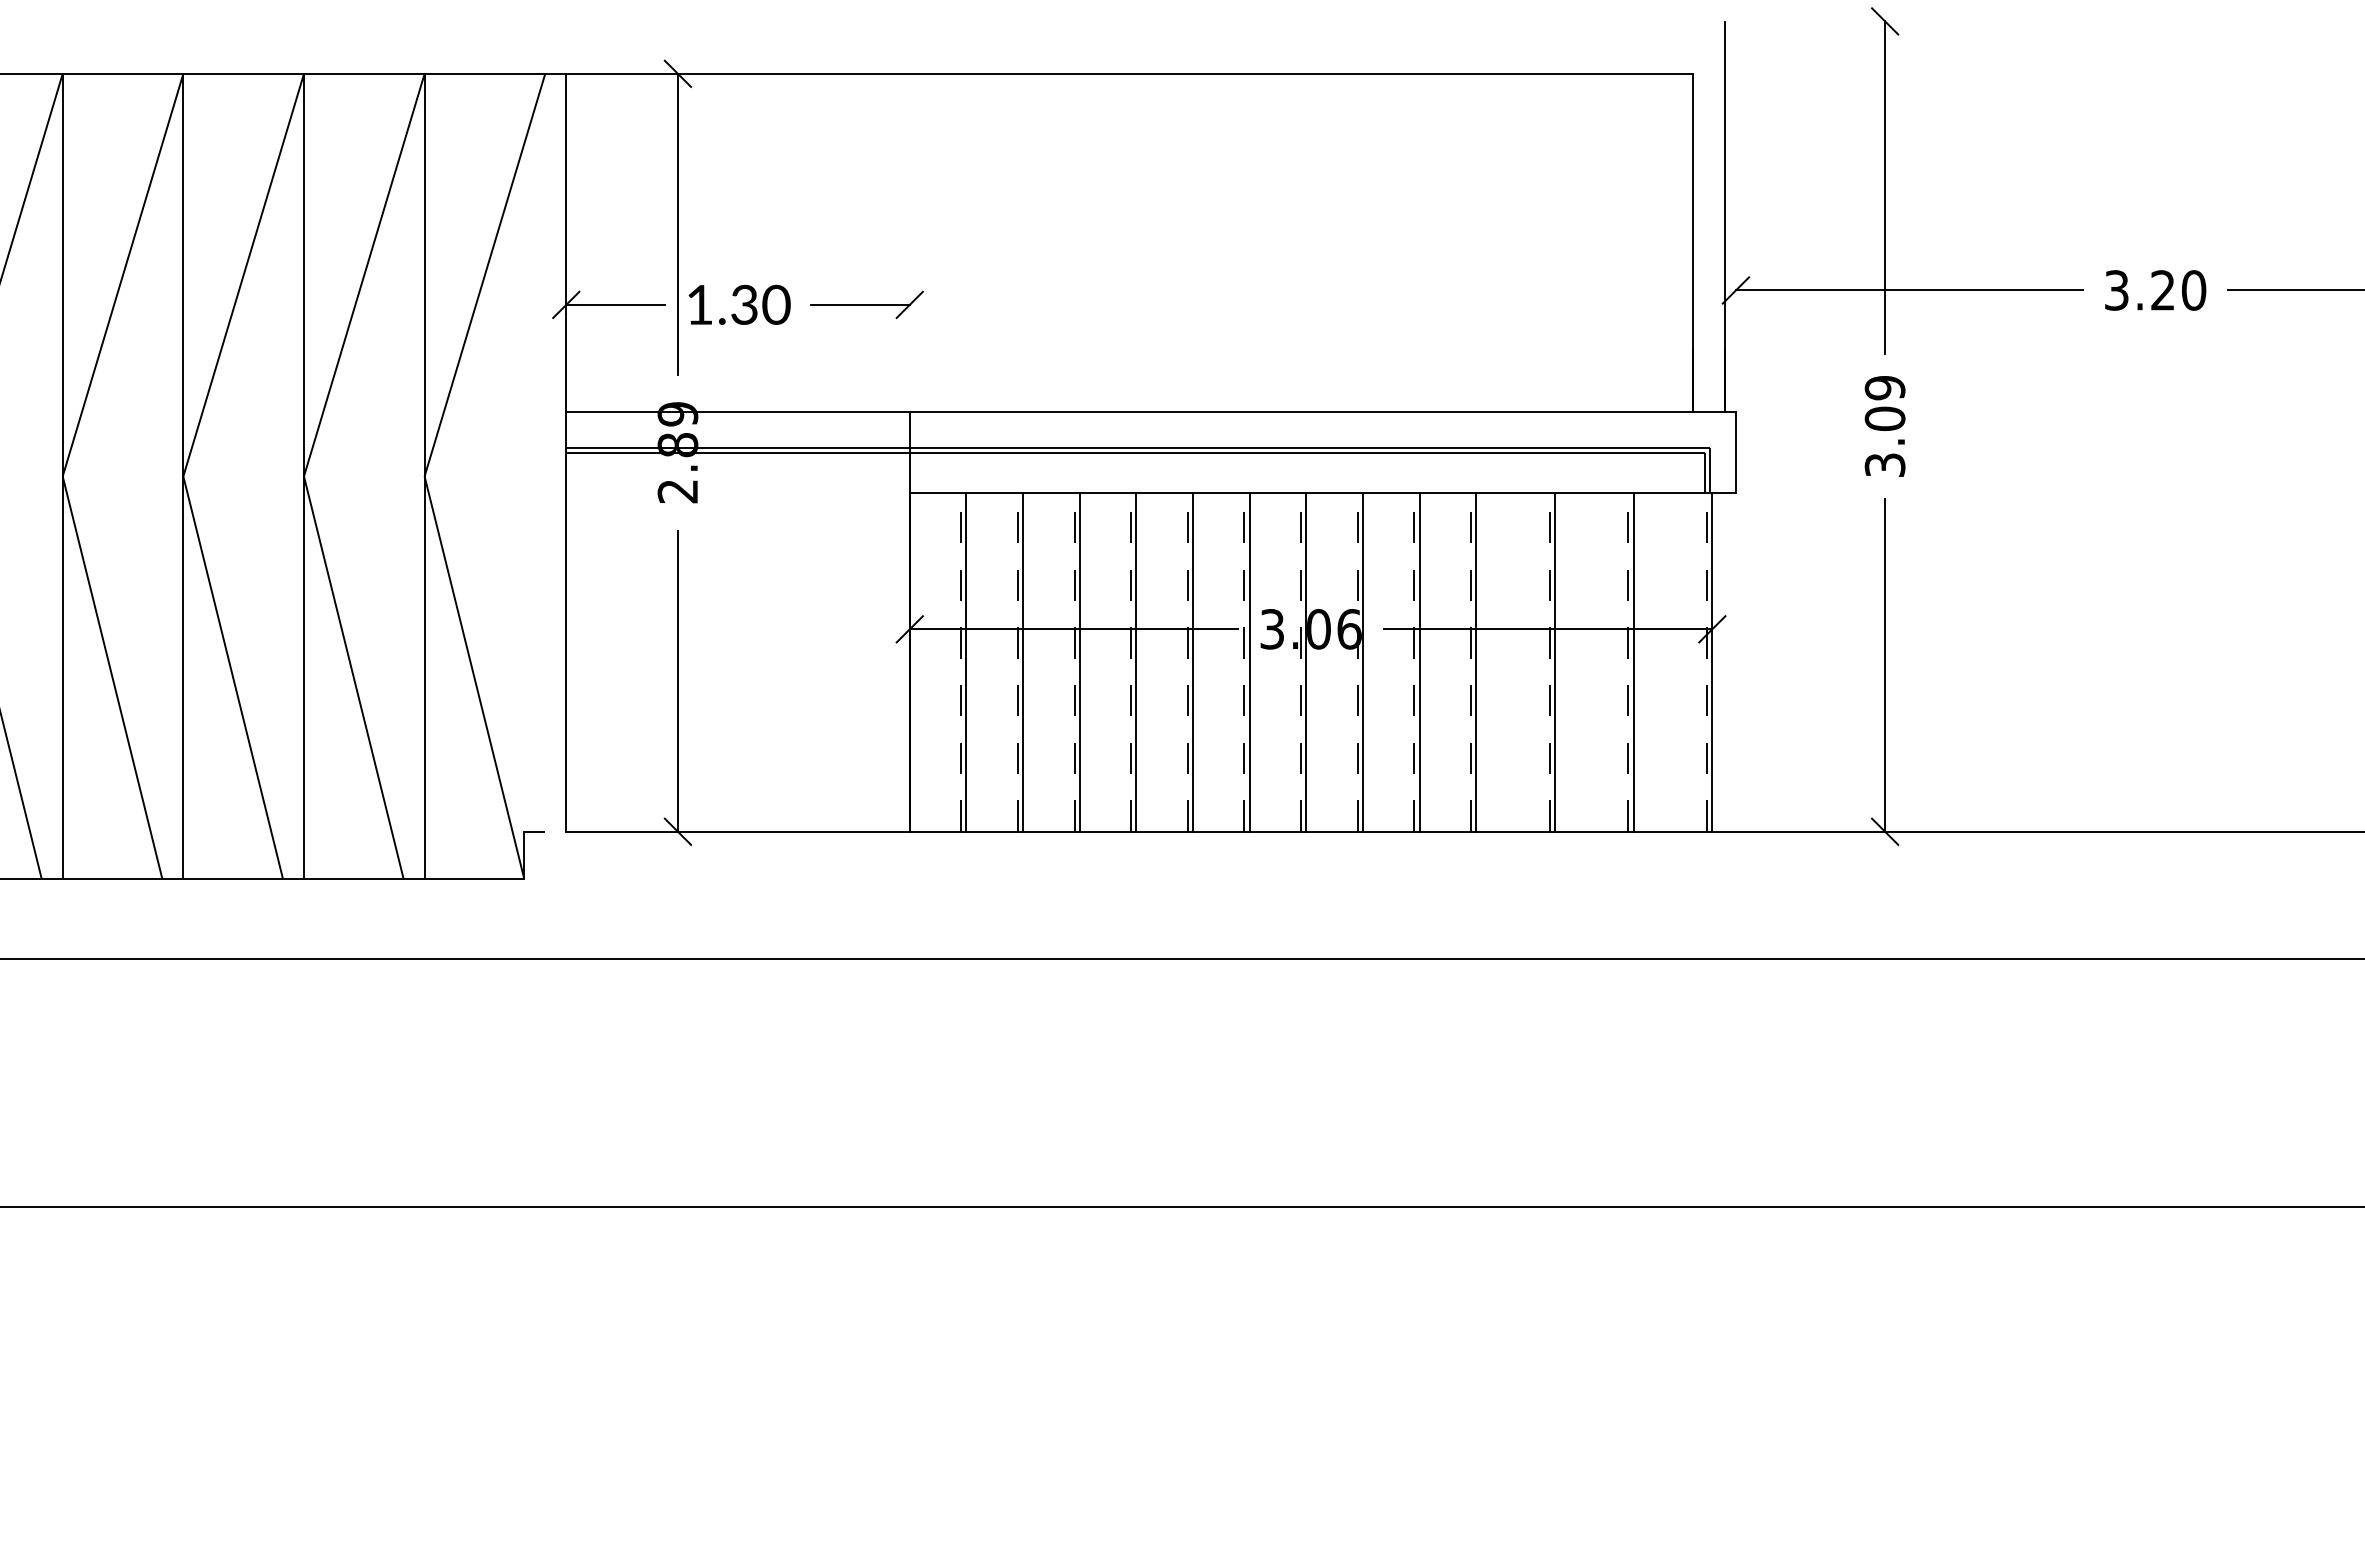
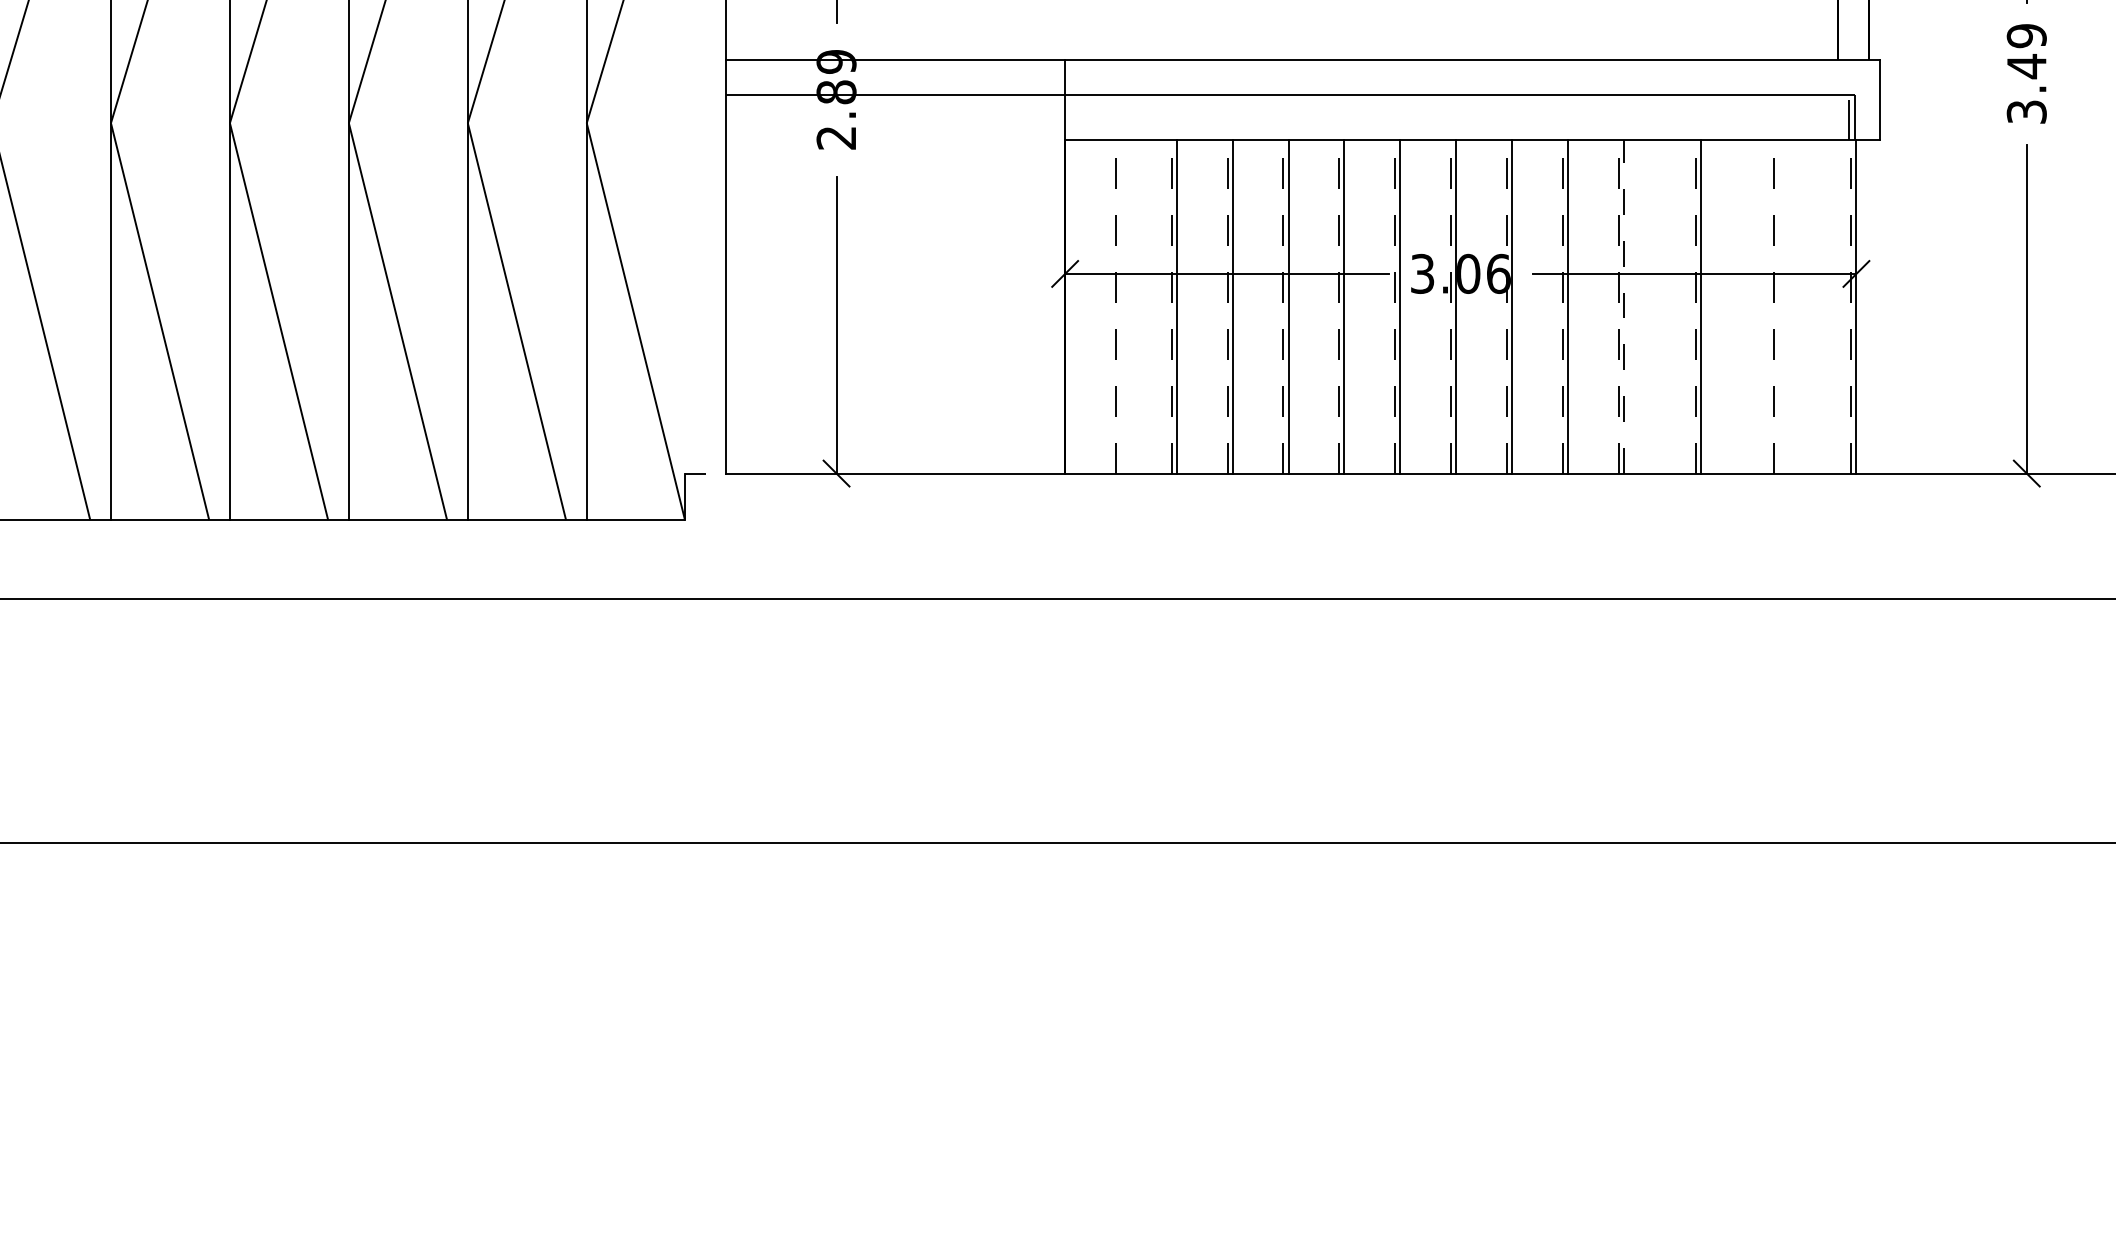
text: (1884, 418) -> (2026, 66), 3.09 -> 3.49
line: (1135, 452) -> (1287, 99), removed
line: (966, 662) -> (1121, 306), removed
line: (1476, 662) -> (1623, 306), solid -> dashed
line: (1633, 662) -> (1778, 306), removed

